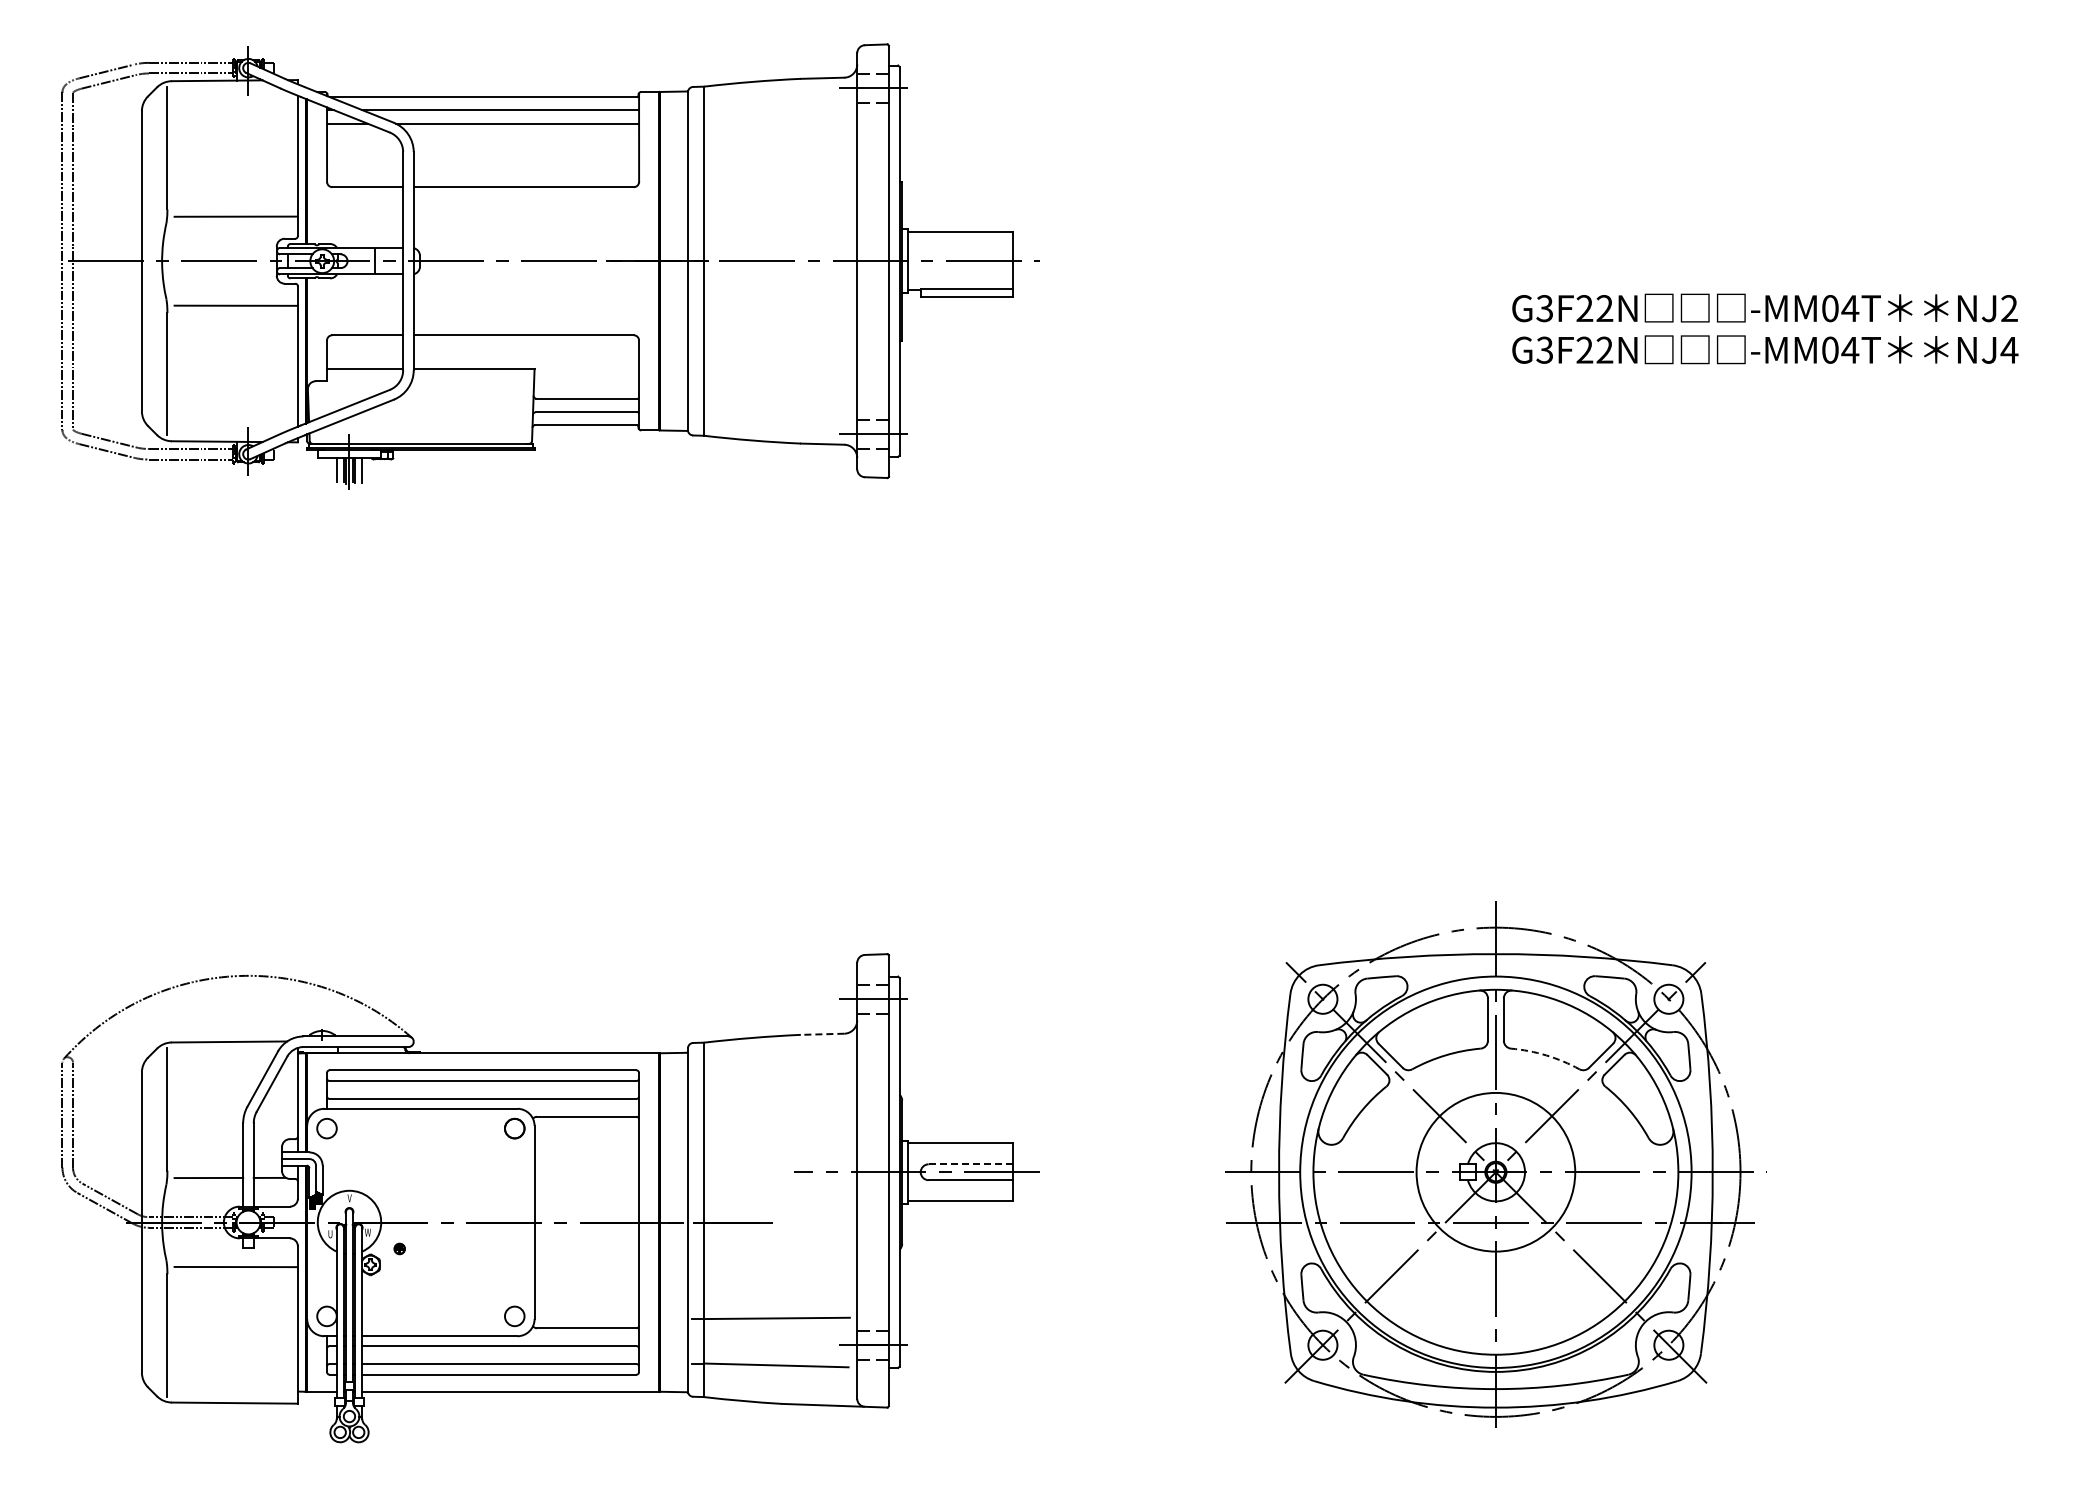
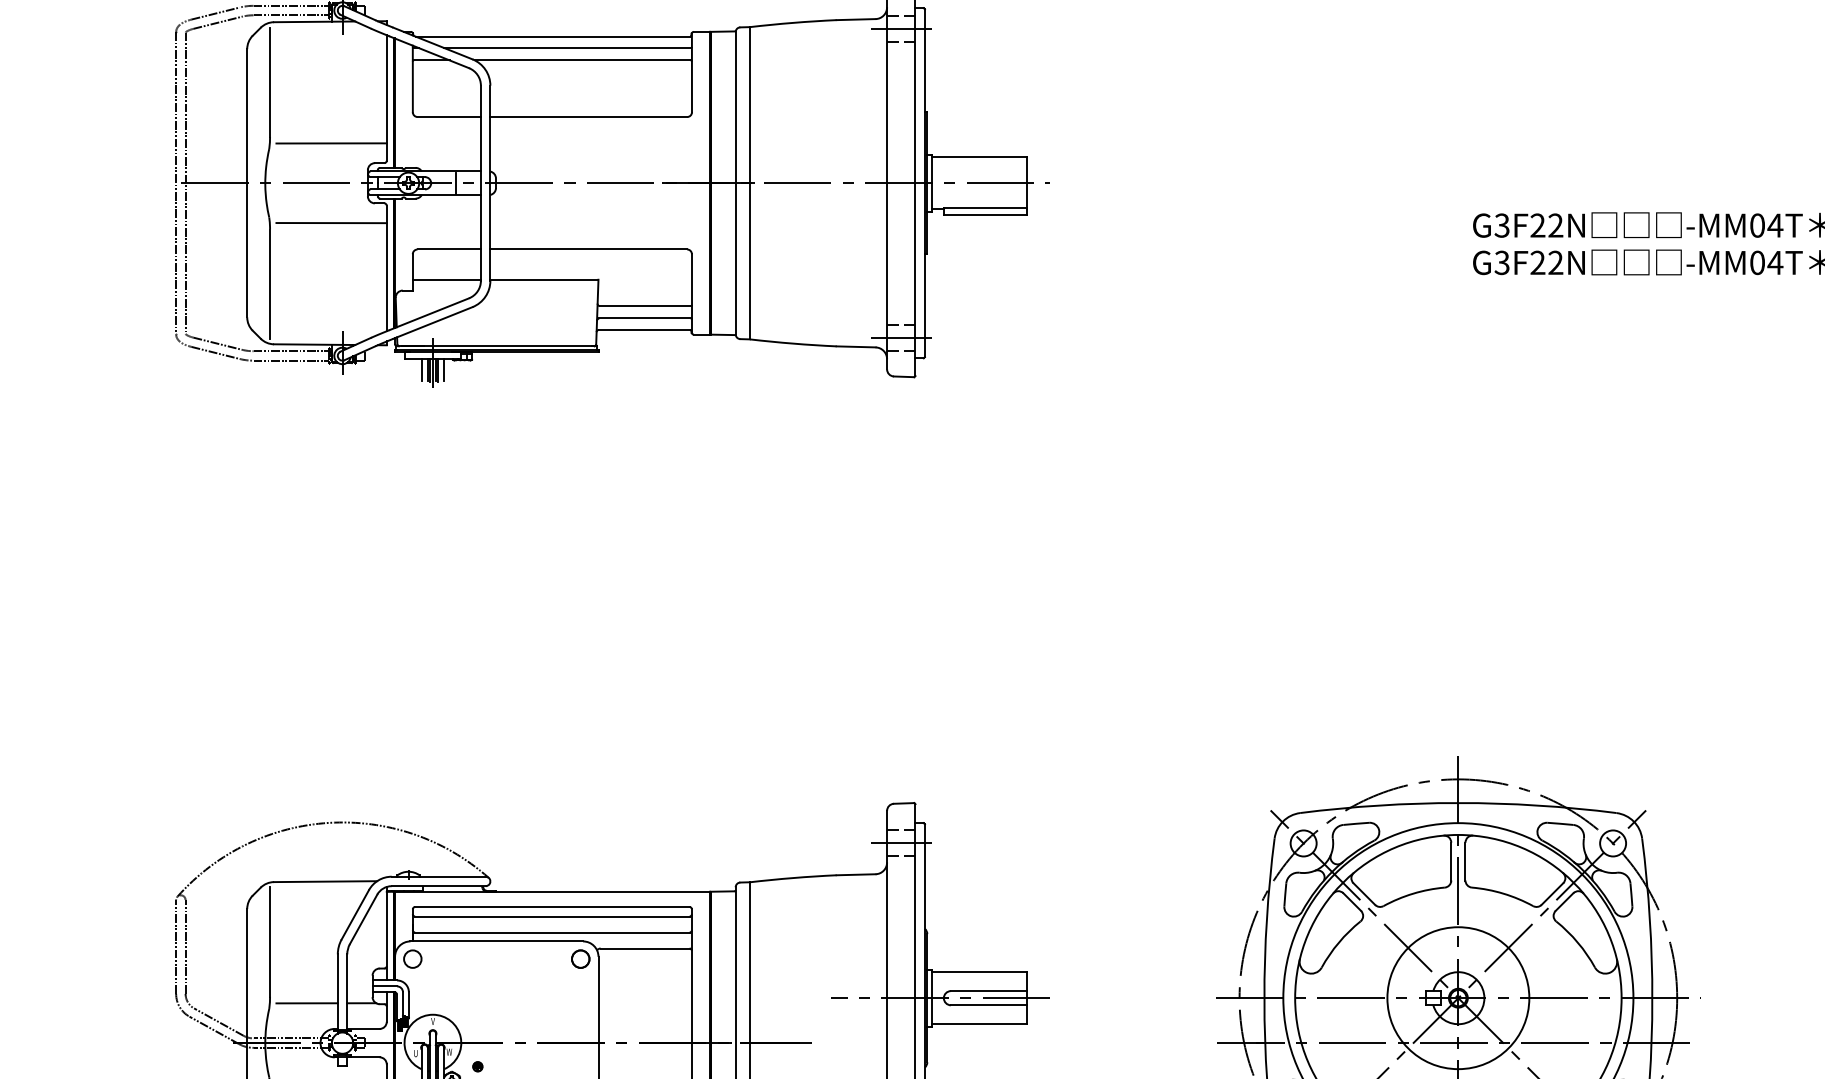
line: (822, 1034) -> (856, 874), dashed -> solid
arc: (1546, 1055) -> (1503, 893), dashed -> solid
line: (971, 1164) -> (989, 991), dashed -> solid

